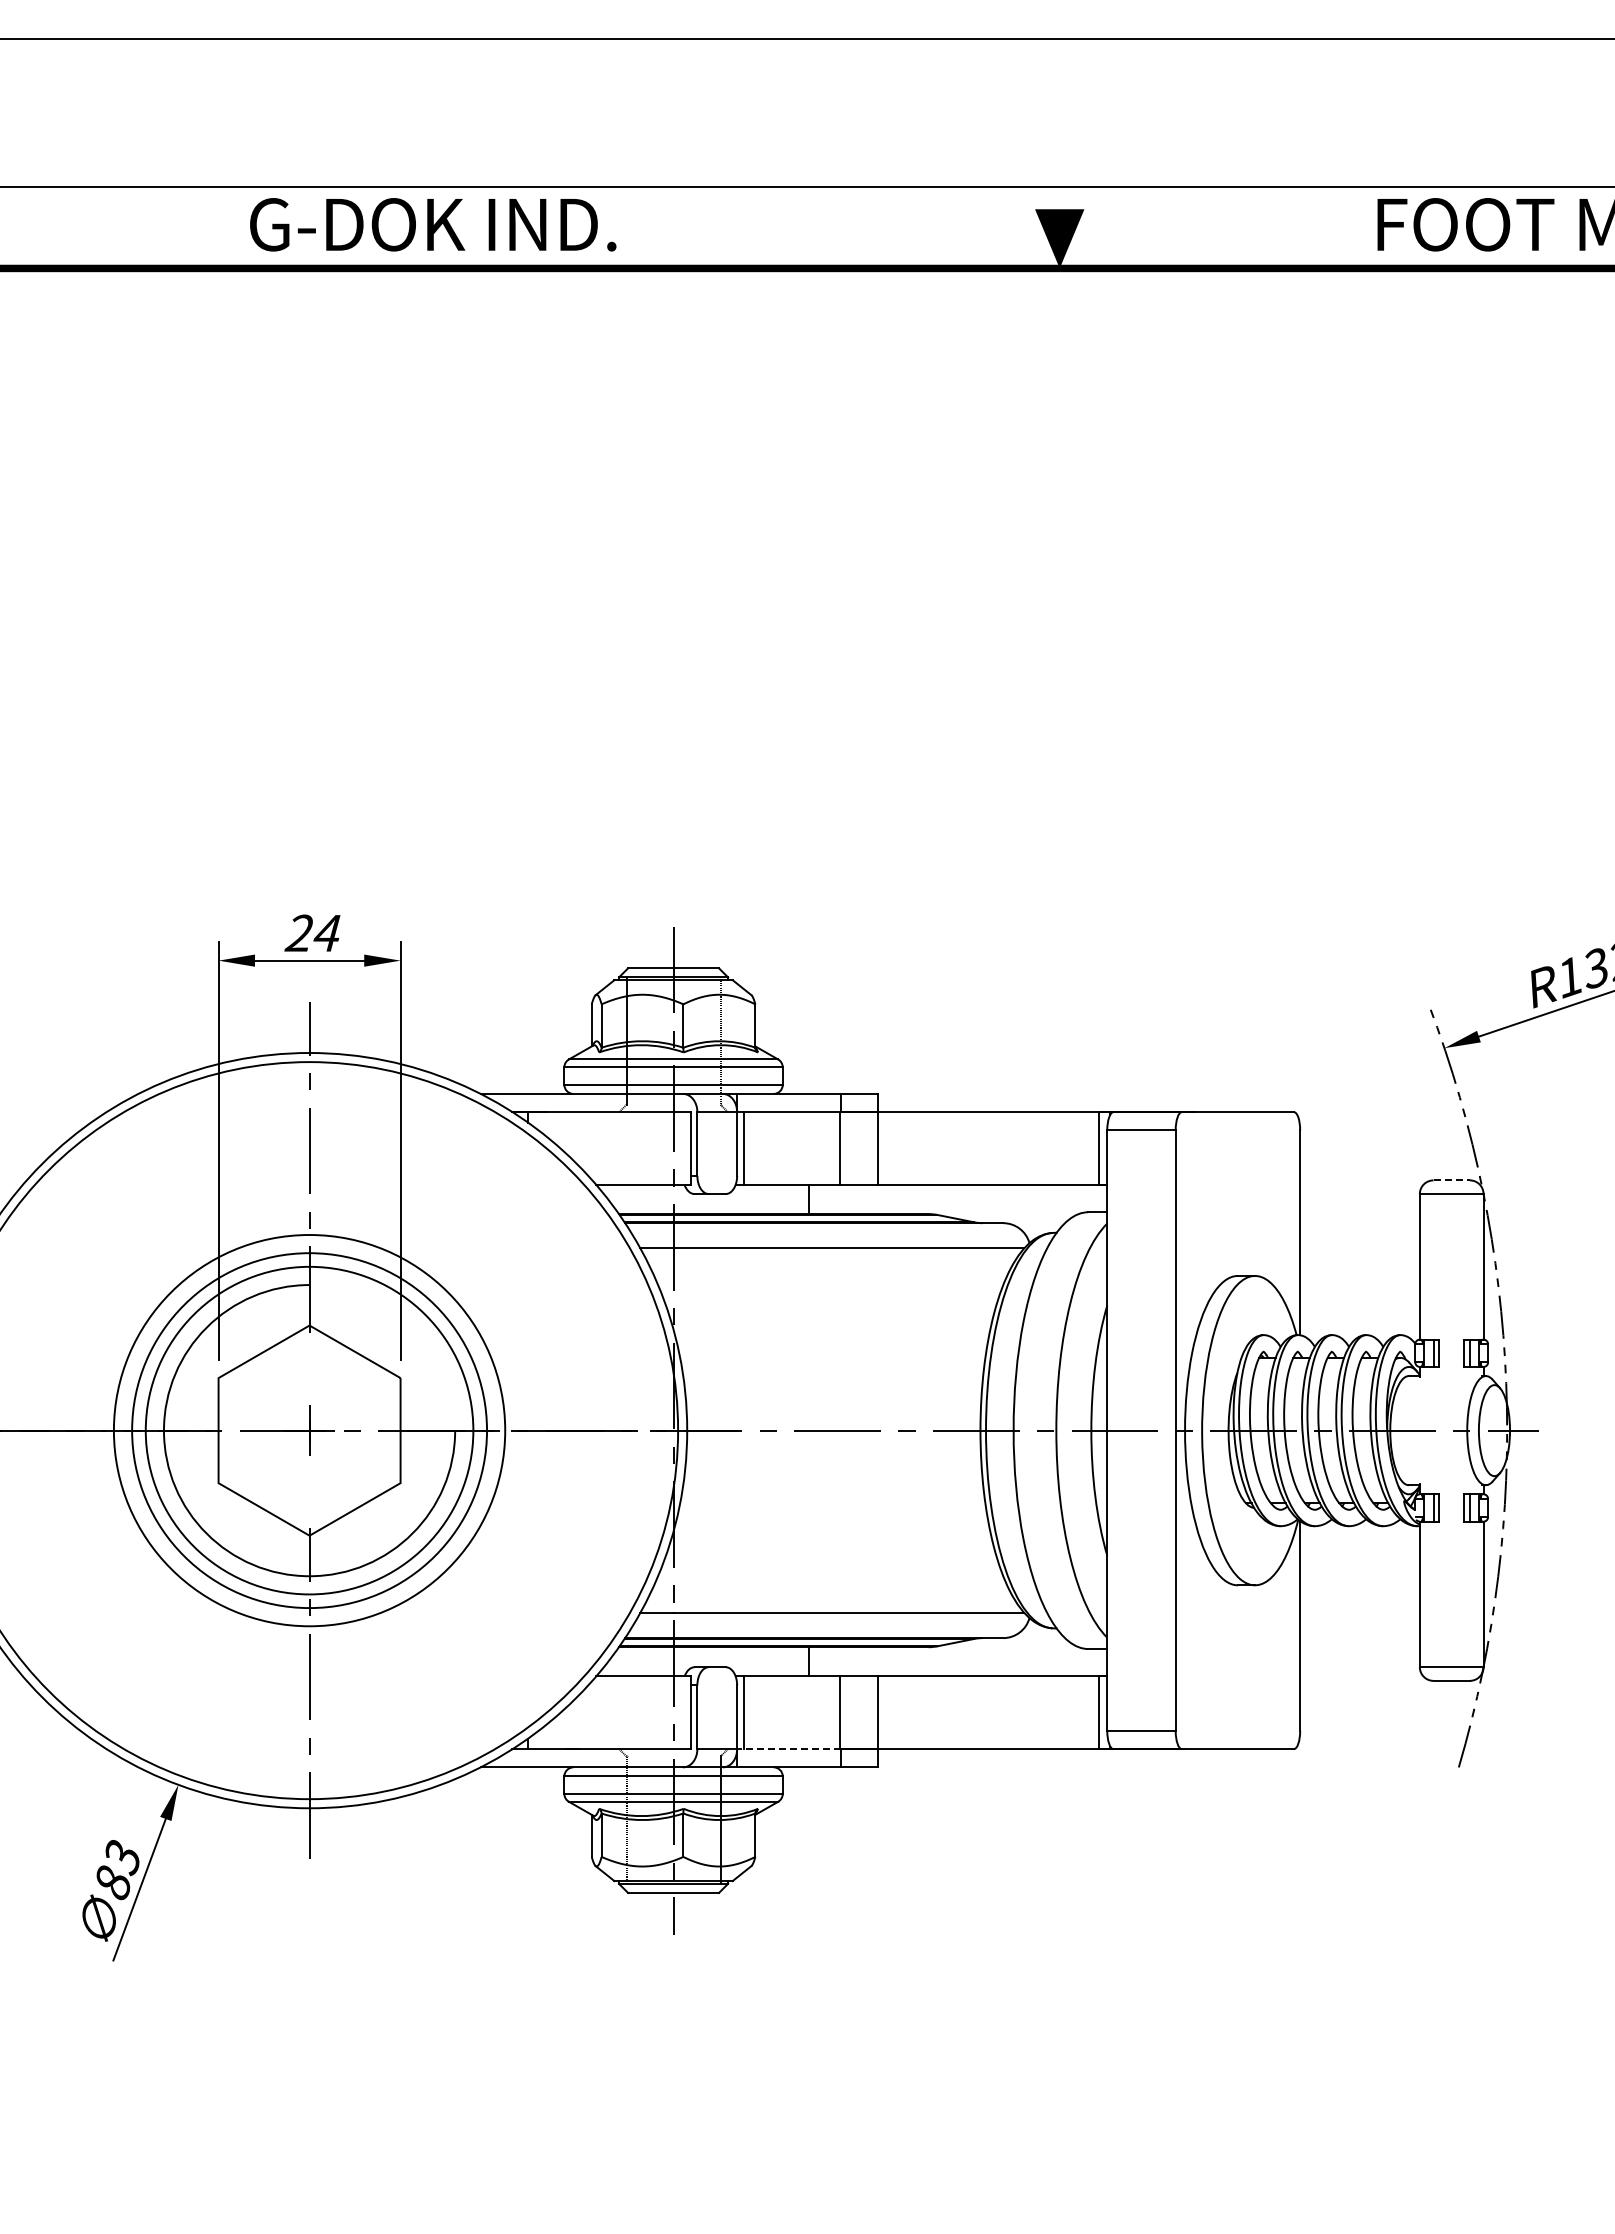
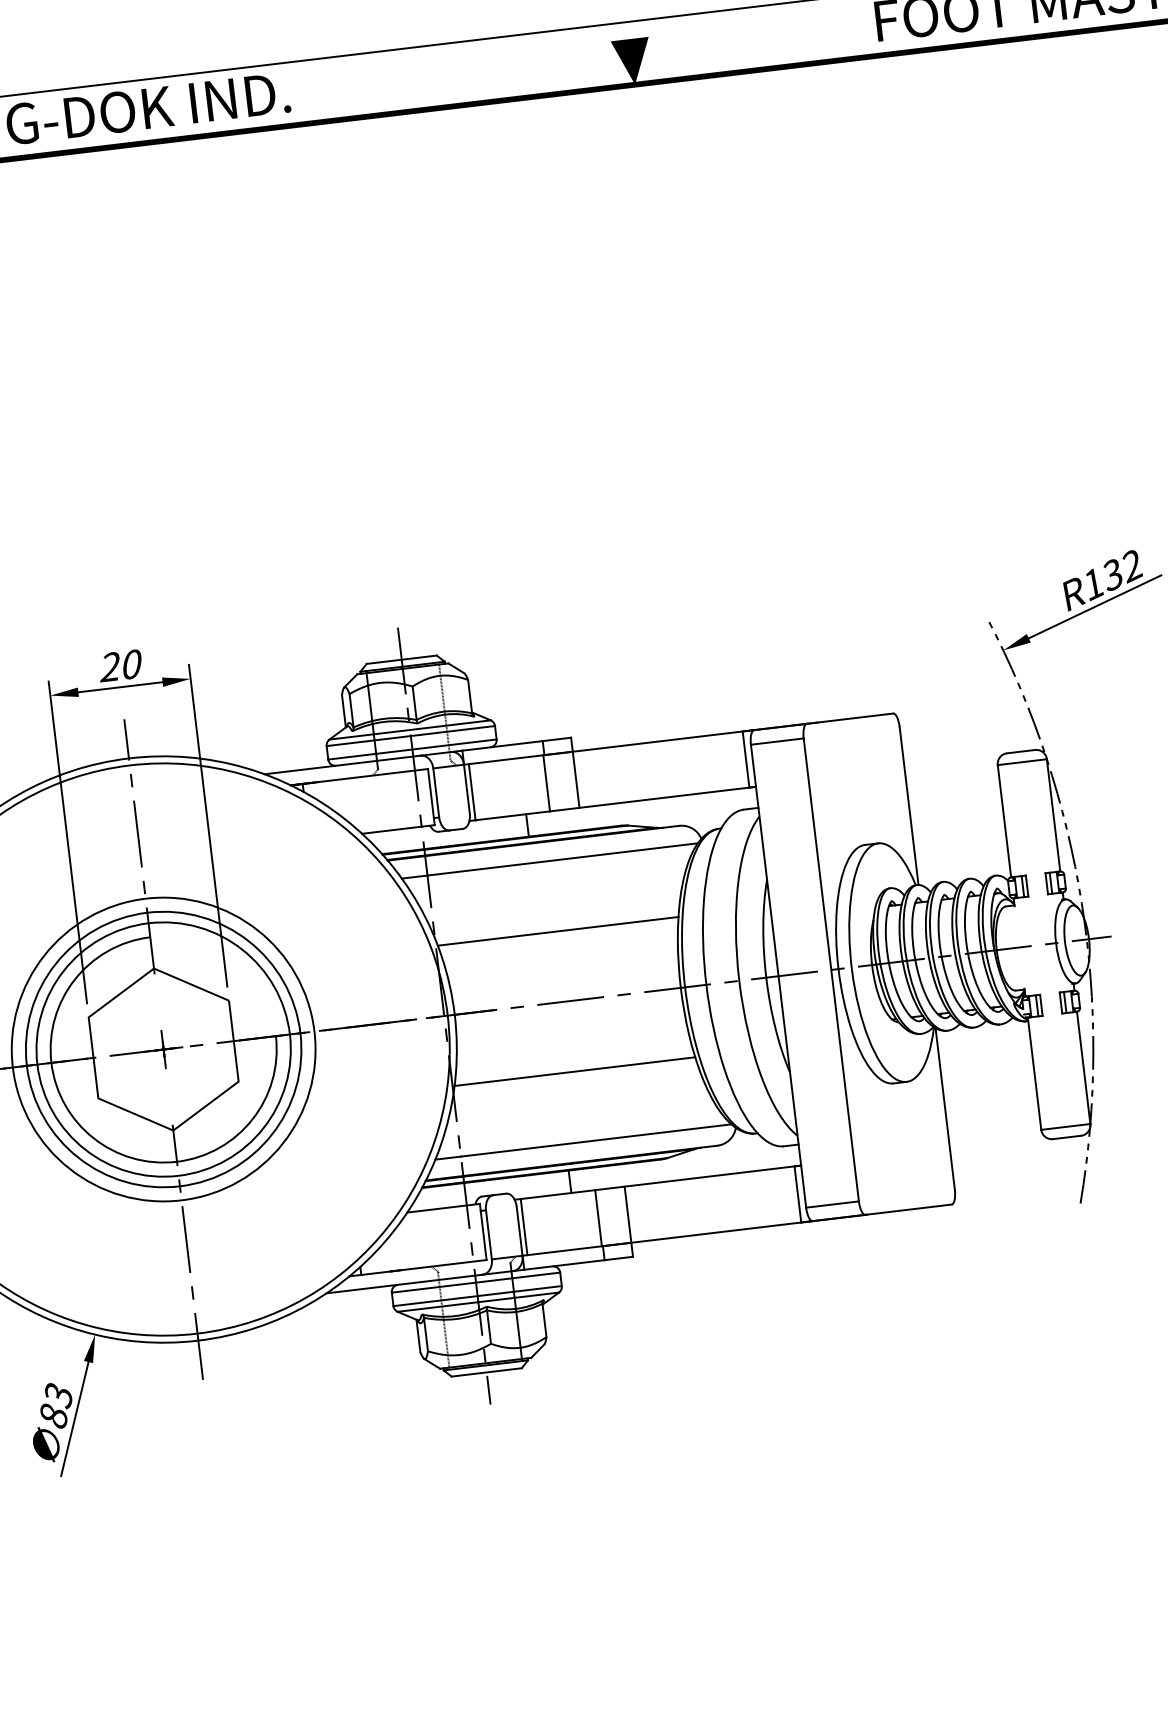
text: (326, 933) -> (131, 664), 24 -> 20
line: (1452, 1180) -> (1021, 751), dashed -> solid
line: (832, 1339) -> (558, 931), added
line: (832, 1521) -> (575, 1071), added
line: (788, 1749) -> (562, 1251), dashed -> solid

